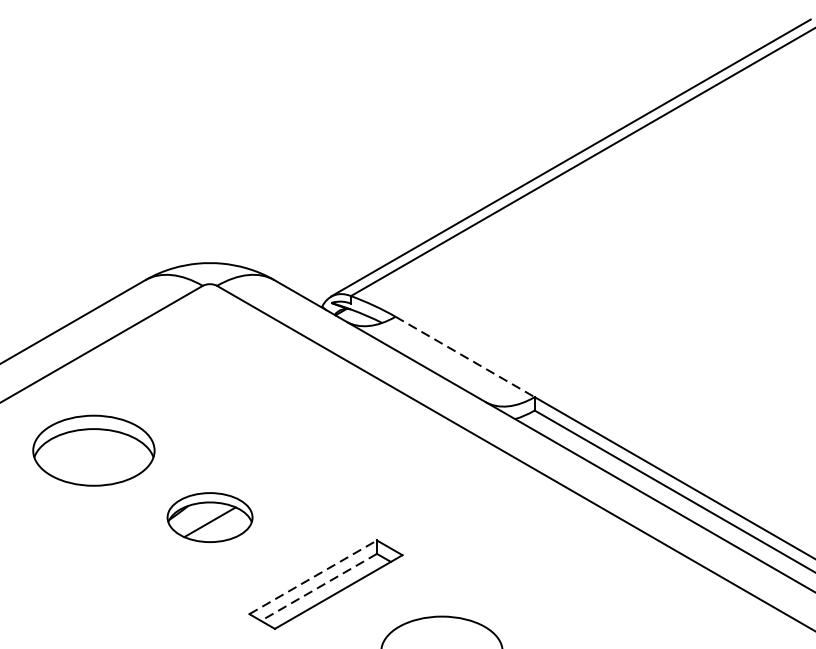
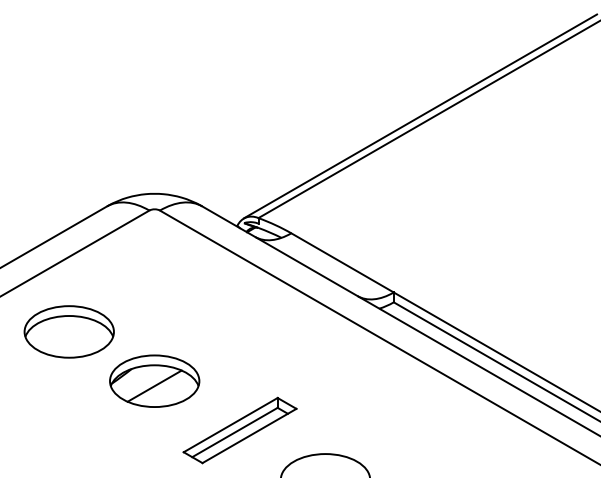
line: (466, 357) -> (343, 263), dashed -> solid
part: (209, 516) -> (154, 380), size x1.43
line: (314, 576) -> (231, 424), dashed -> solid
line: (318, 587) -> (234, 432), dashed -> solid

